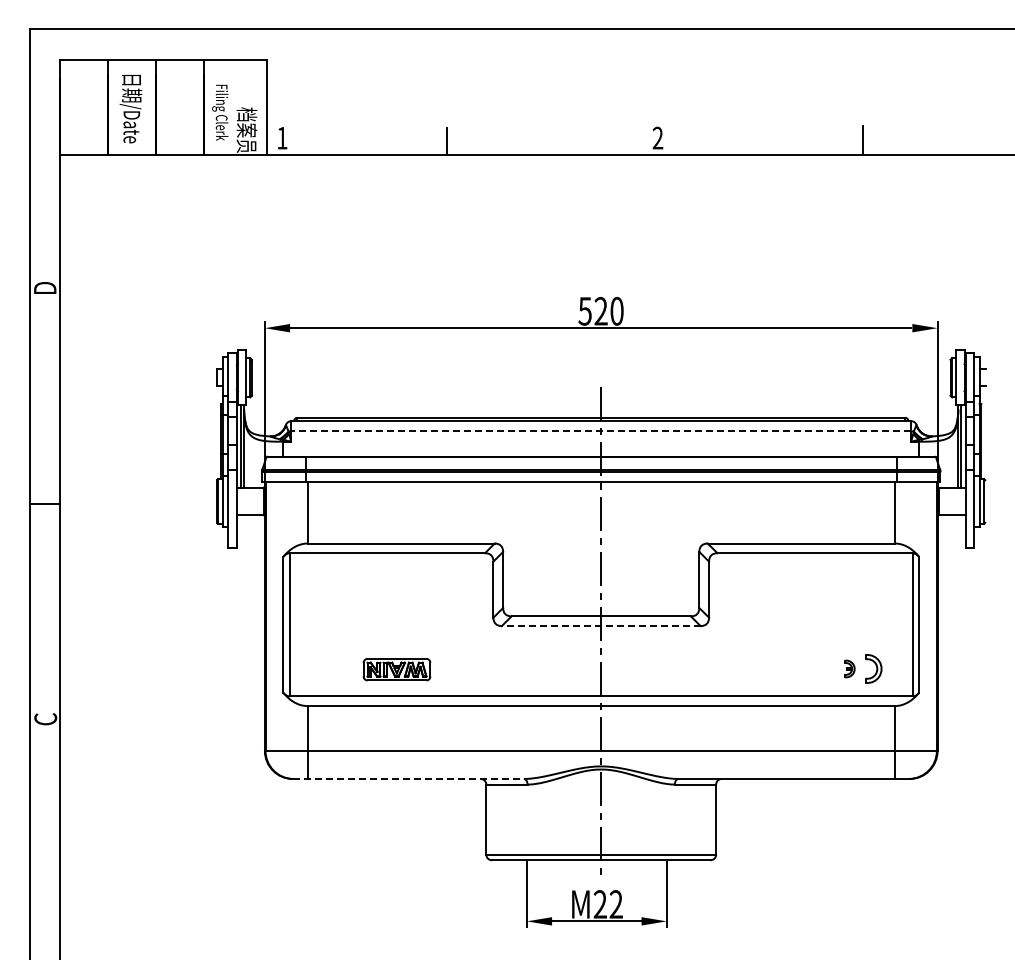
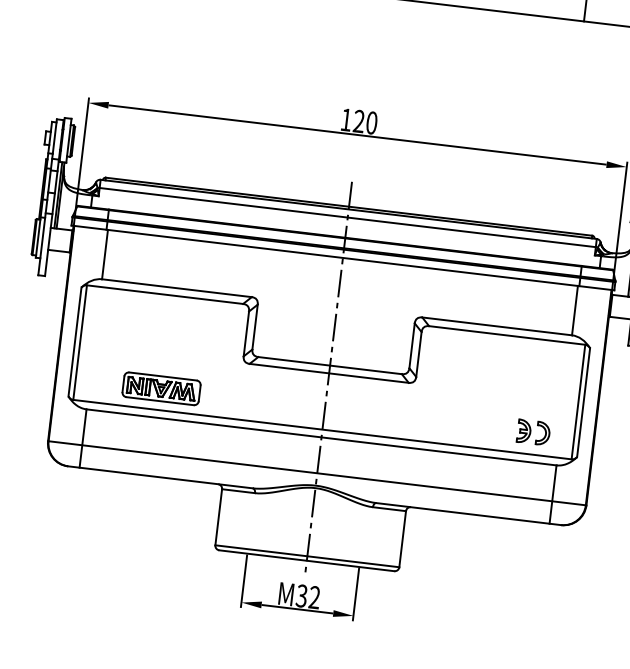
text: (584, 311) -> (345, 120), 520 -> 120
line: (600, 431) -> (347, 217), dashed -> solid
line: (600, 626) -> (328, 373), dashed -> solid
part: (849, 668) -> (523, 430), size x1.67
part: (396, 669) -> (161, 388), size x1.43
line: (408, 778) -> (160, 476), dashed -> solid
text: (599, 904) -> (301, 595), M22 -> M32

